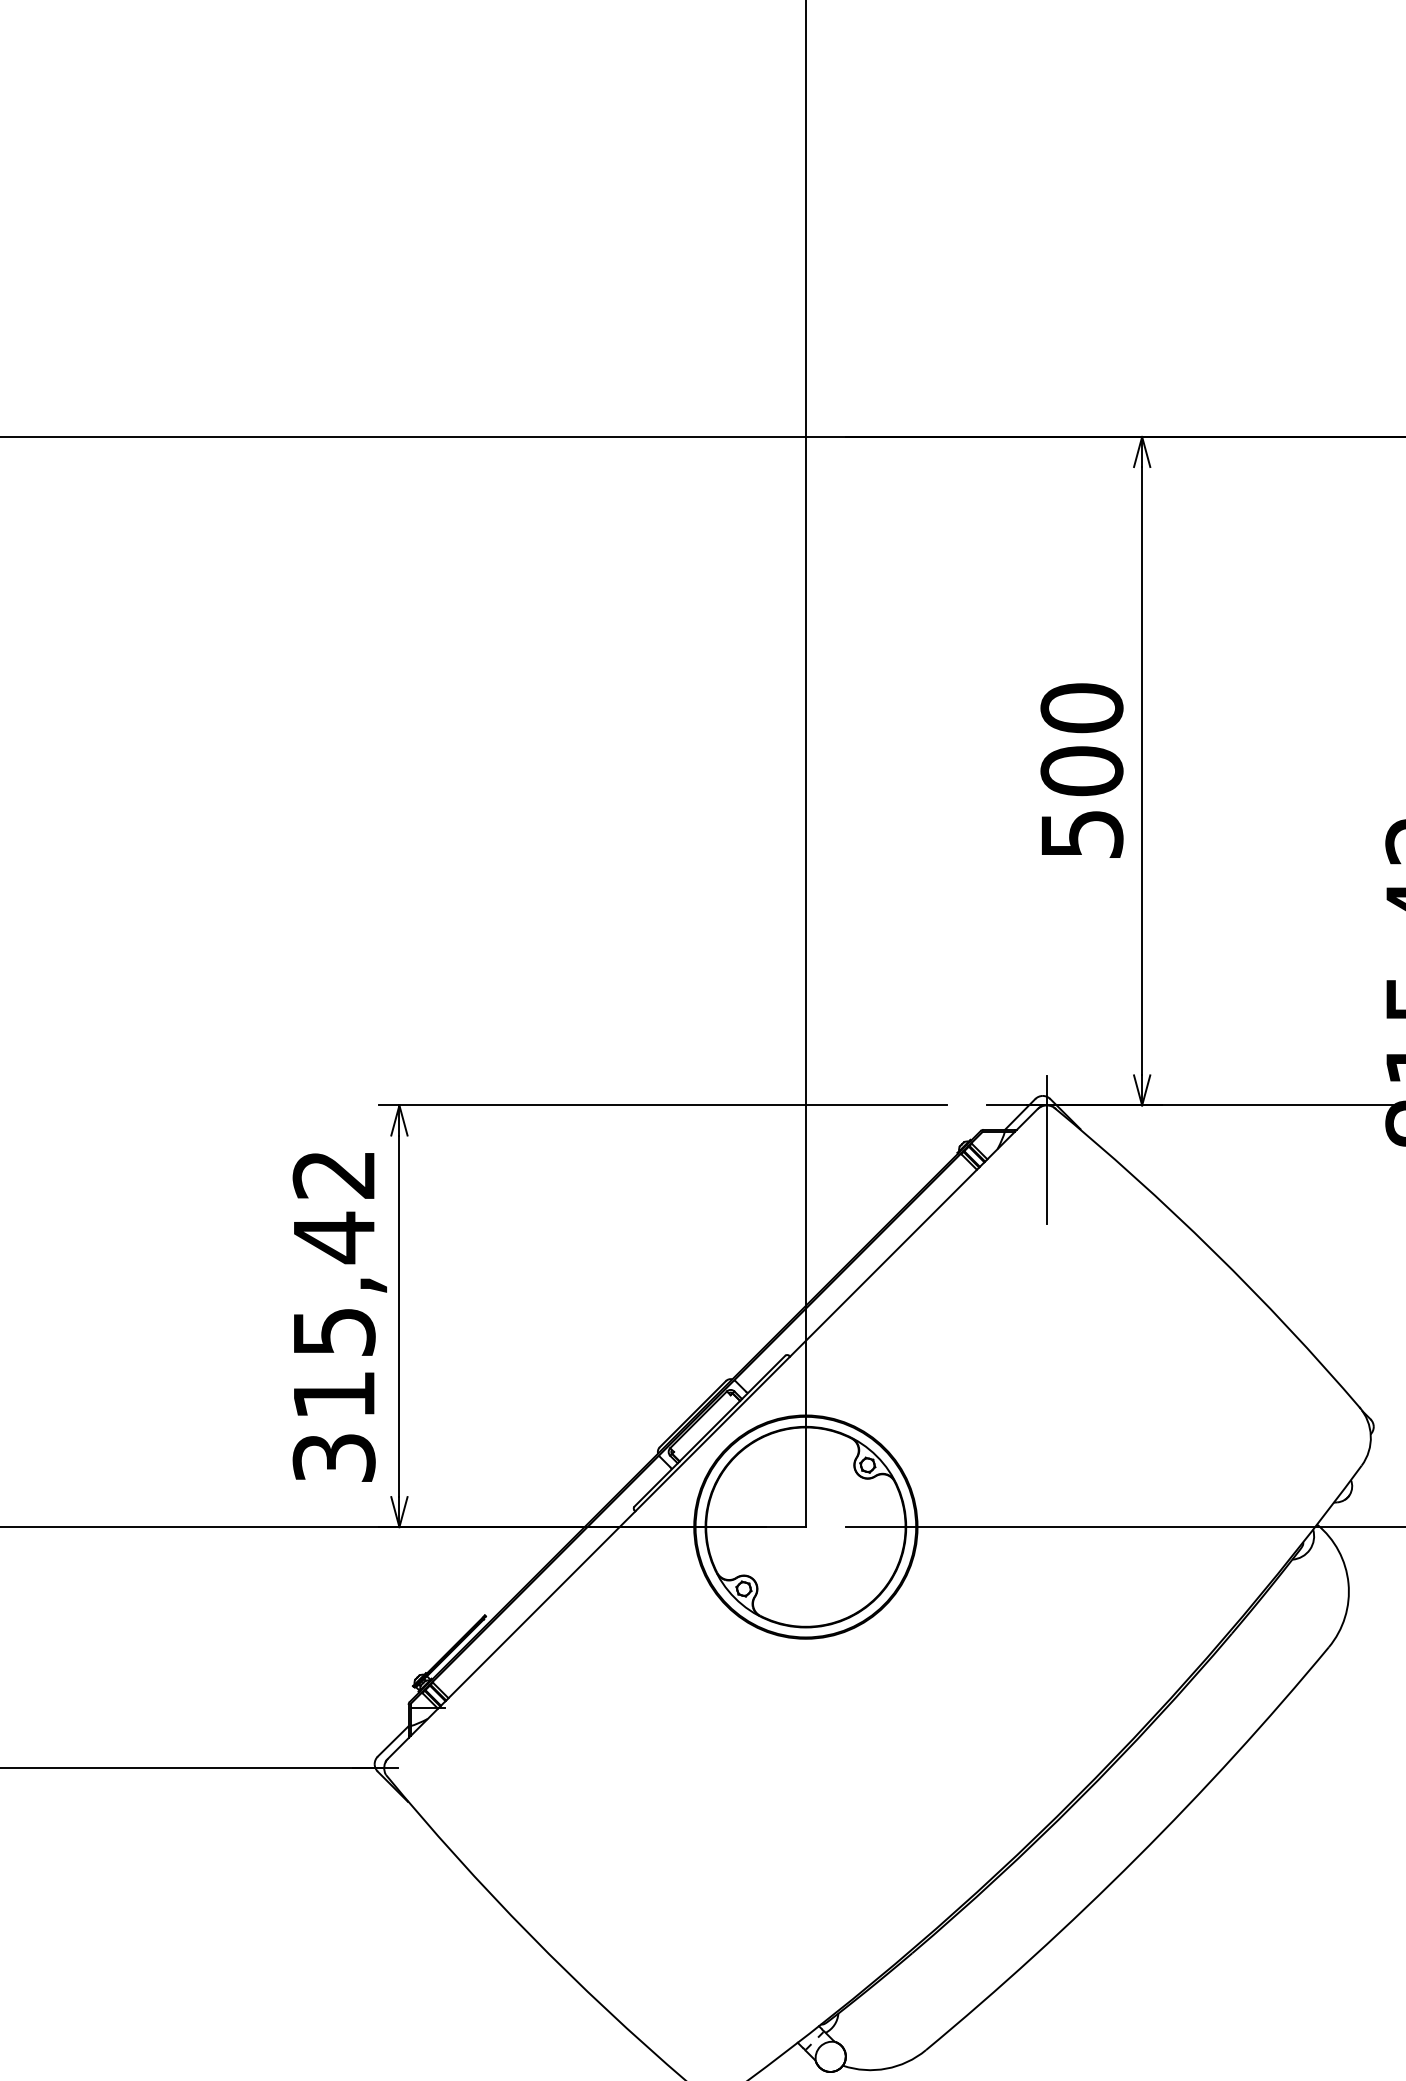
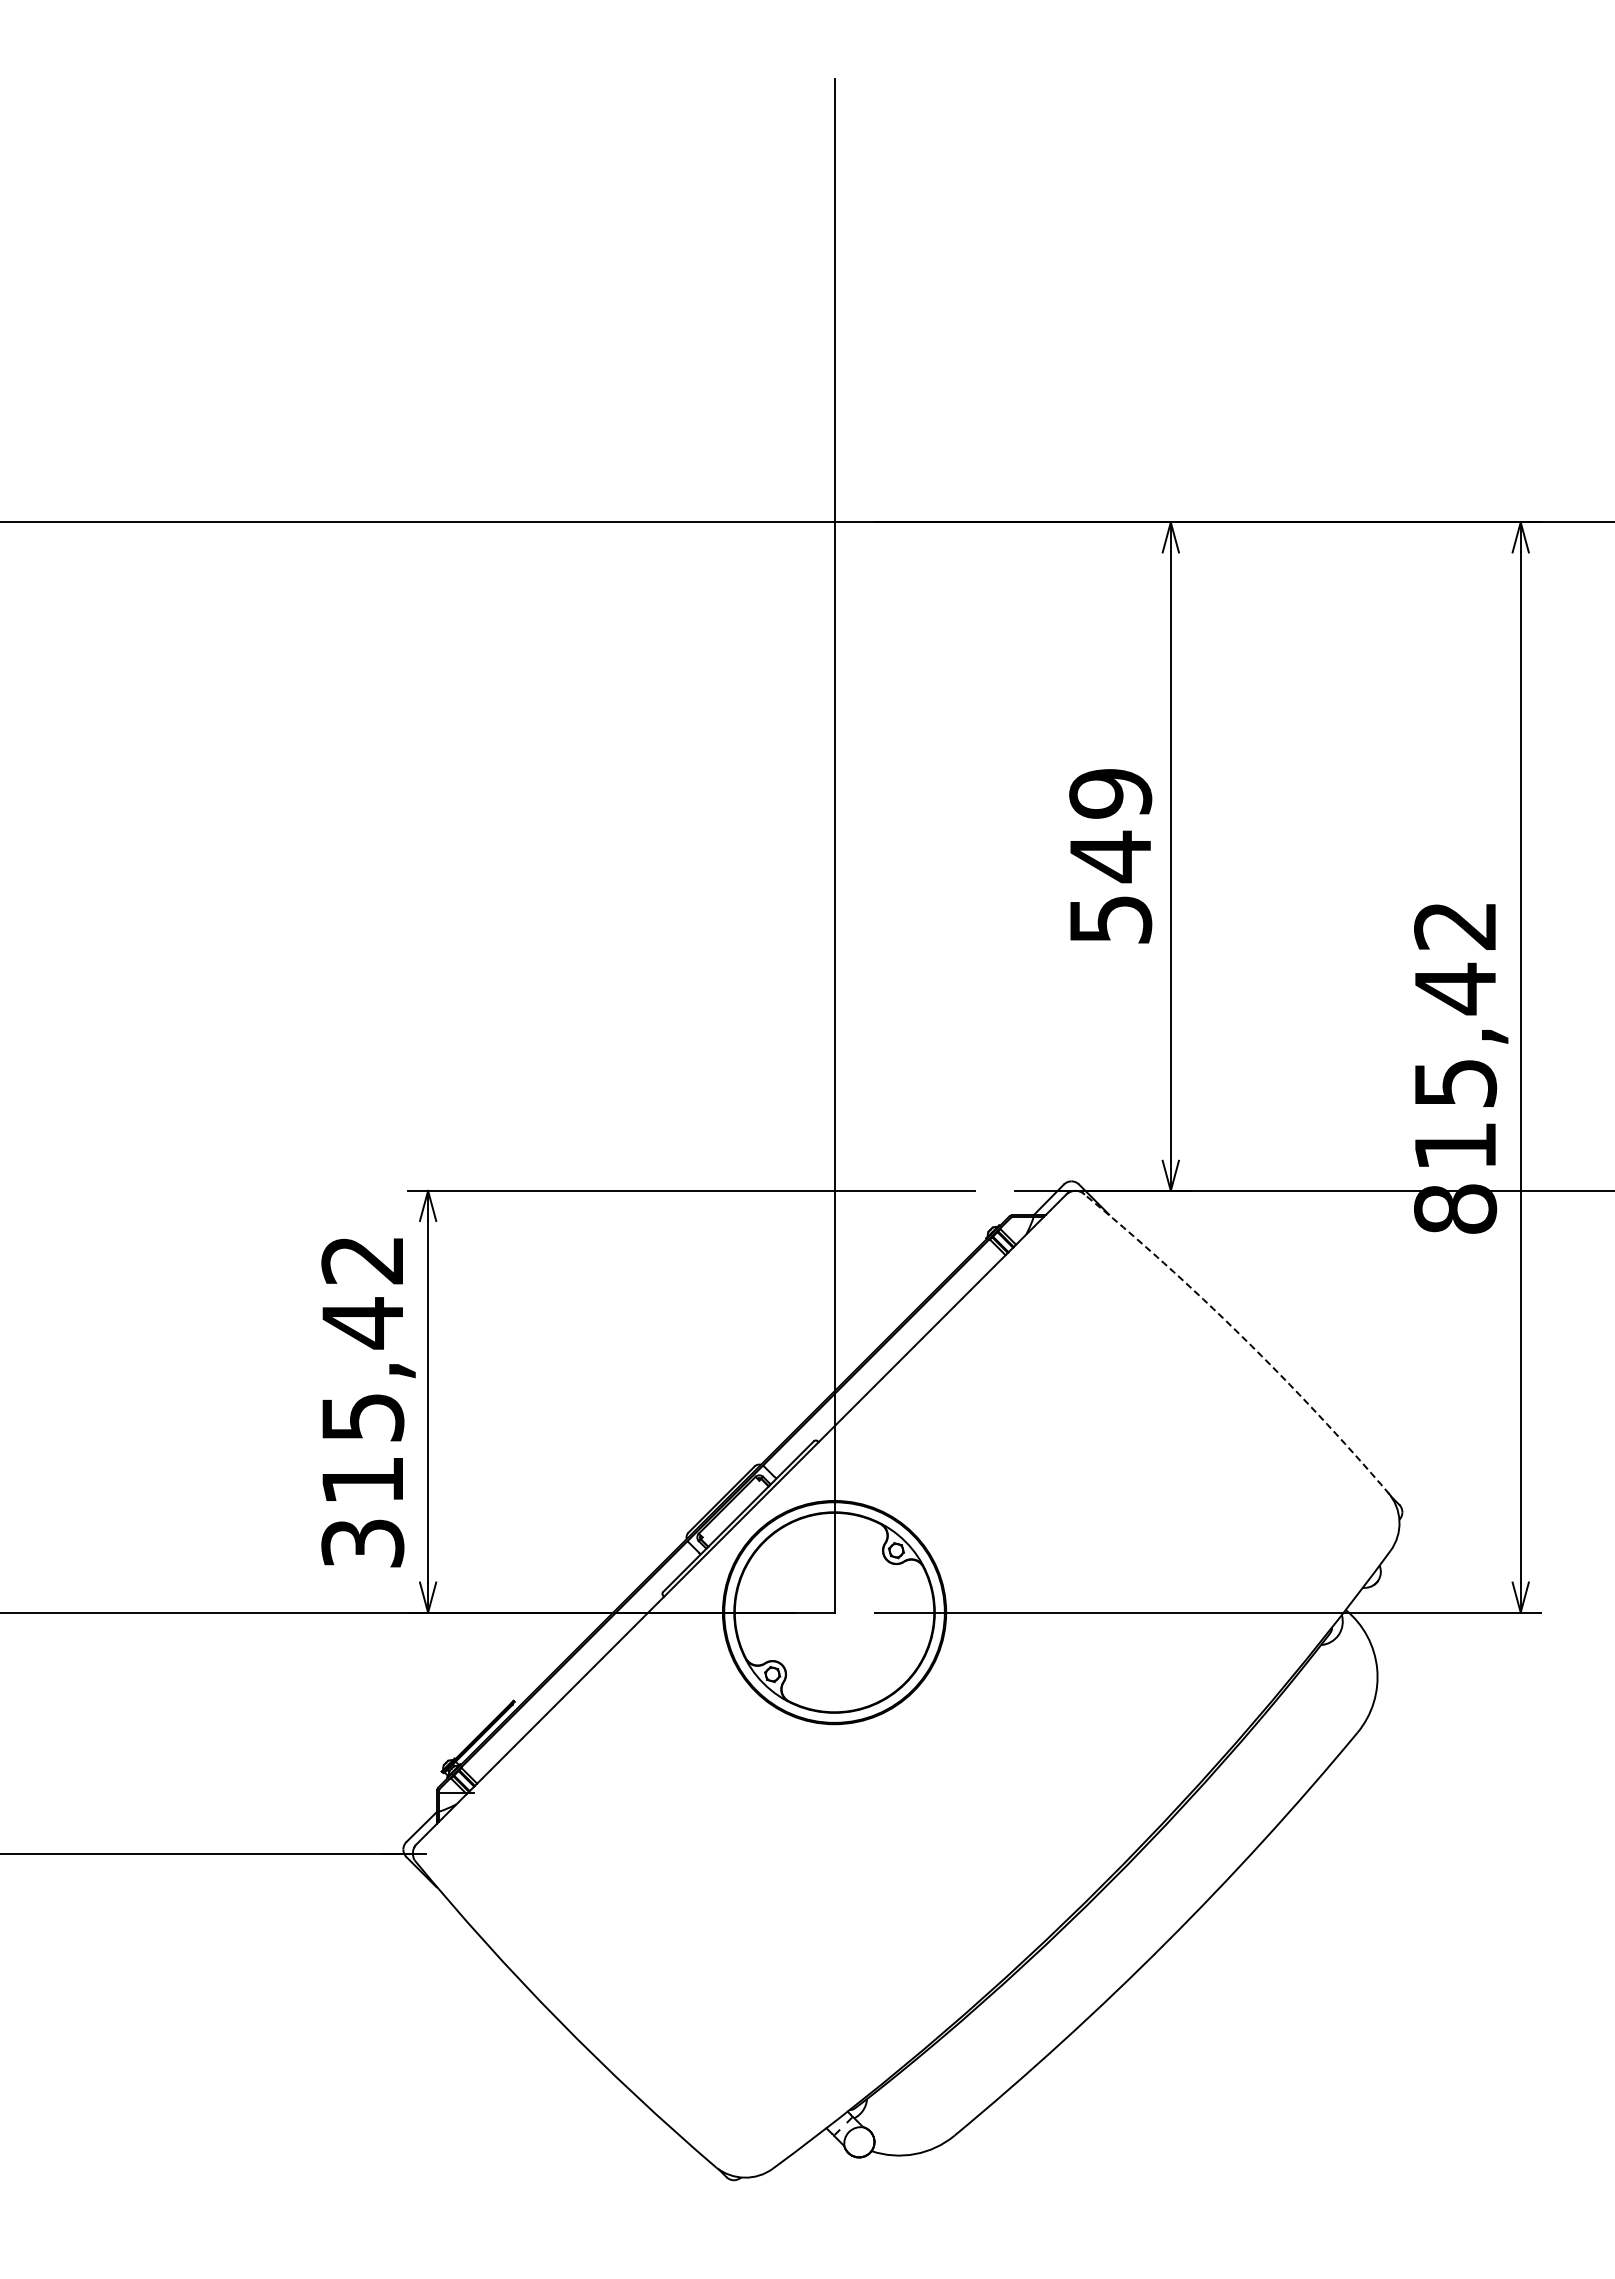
text: (1081, 740) -> (1110, 825), 500 -> 549
line: (1046, 1150) -> (1075, 1235), removed
arc: (1213, 1251) -> (1242, 1336), solid -> dashed

